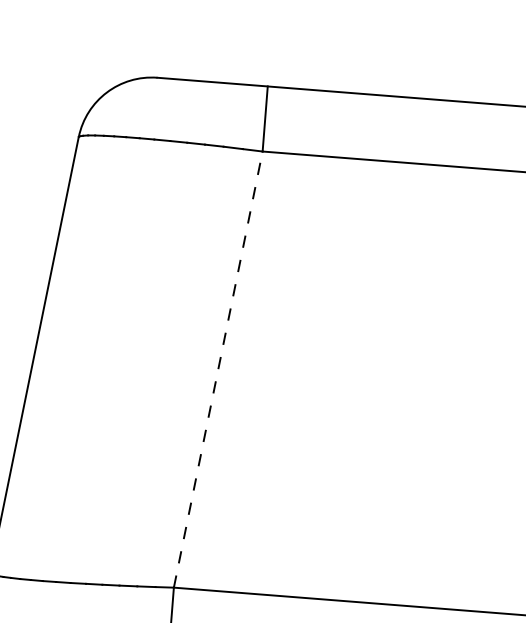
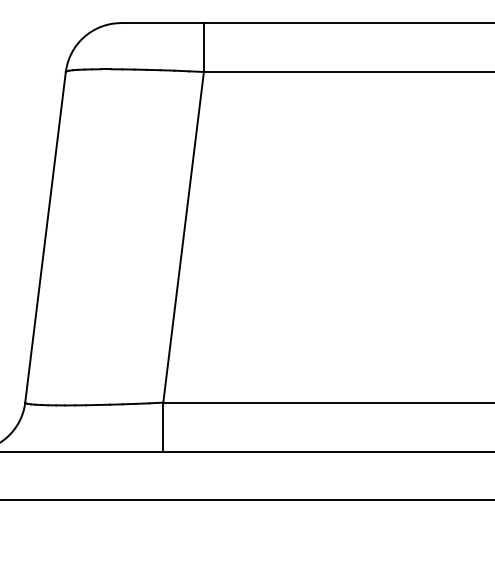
line: (218, 369) -> (183, 237), dashed -> solid

